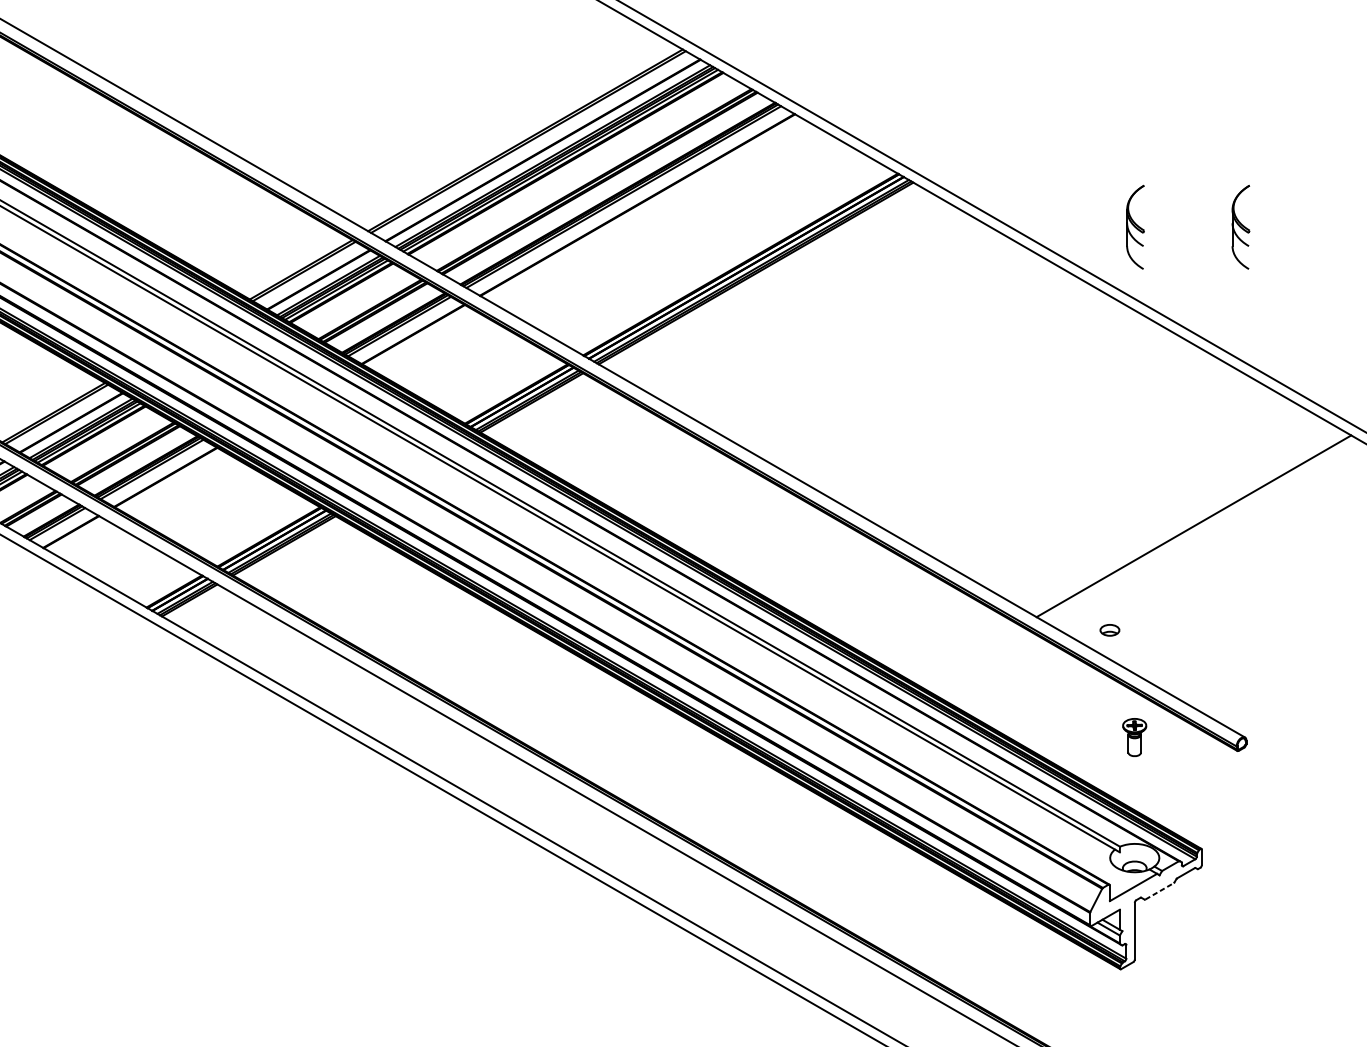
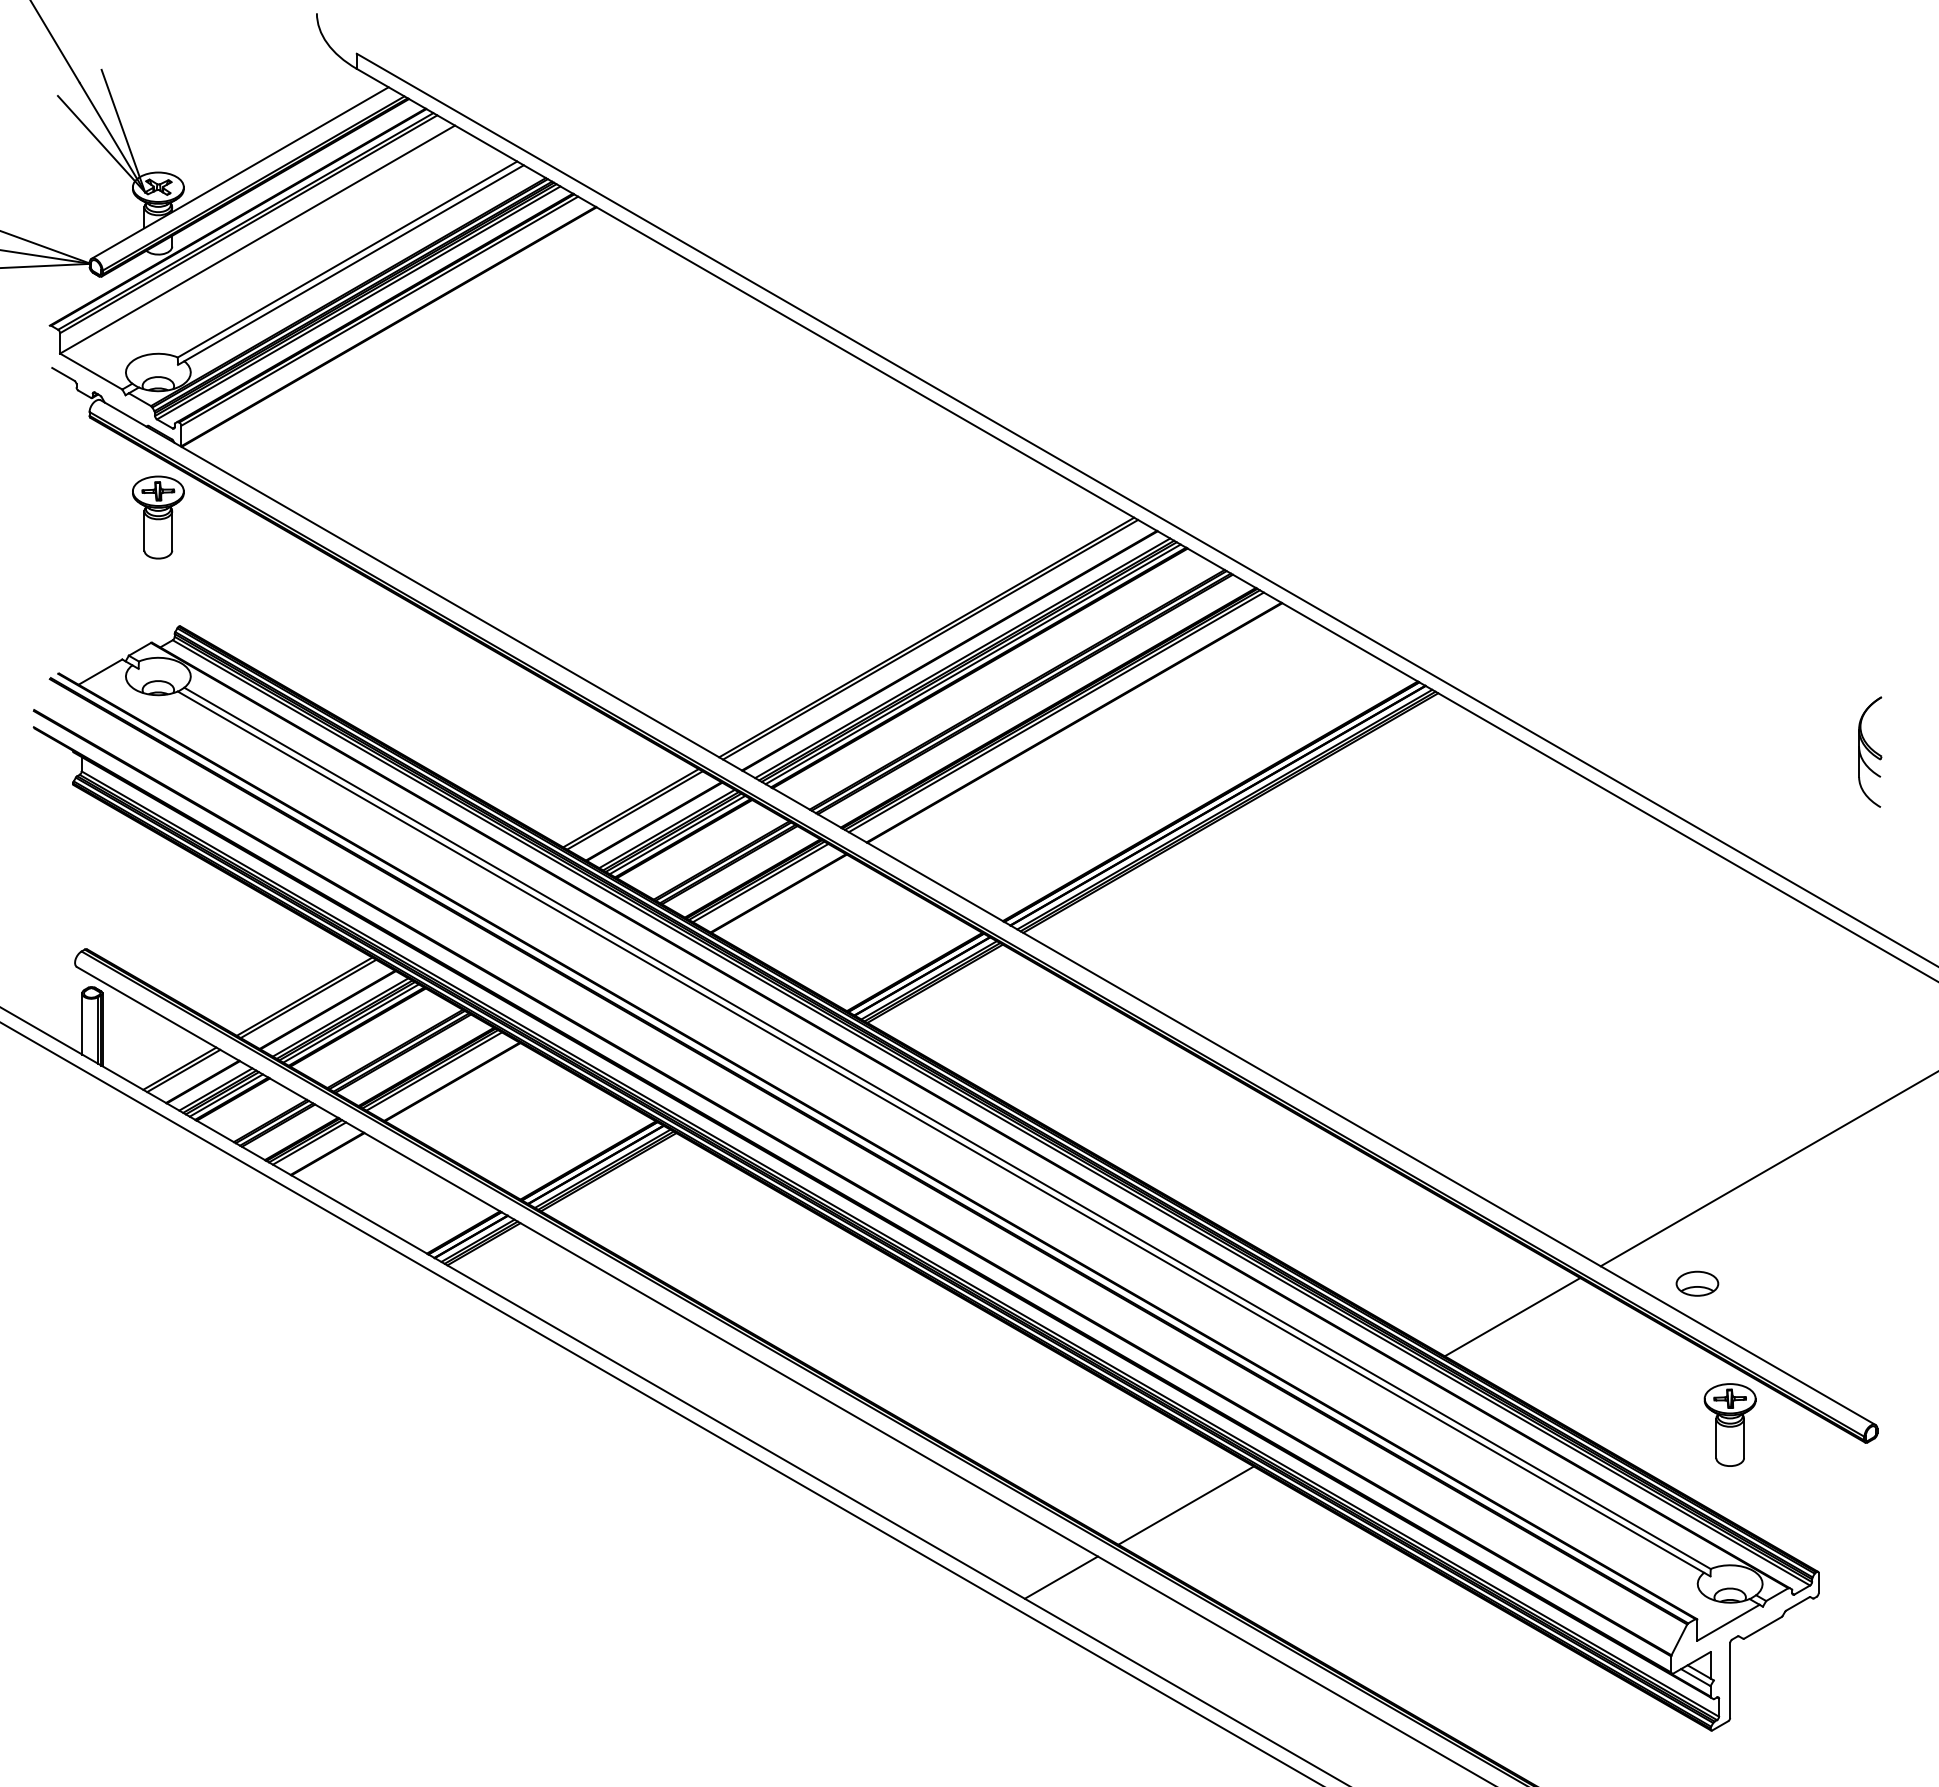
part: (1135, 226) -> (1731, 751), removed
part: (1109, 630) -> (1697, 1283), size x1.67
line: (969, 655) -> (1512, 1317), added
part: (1134, 737) -> (1729, 1424), size x1.67
line: (721, 798) -> (1185, 1505), added
line: (626, 853) -> (1060, 1577), added
line: (1160, 891) -> (1763, 1627), dashed -> solid

